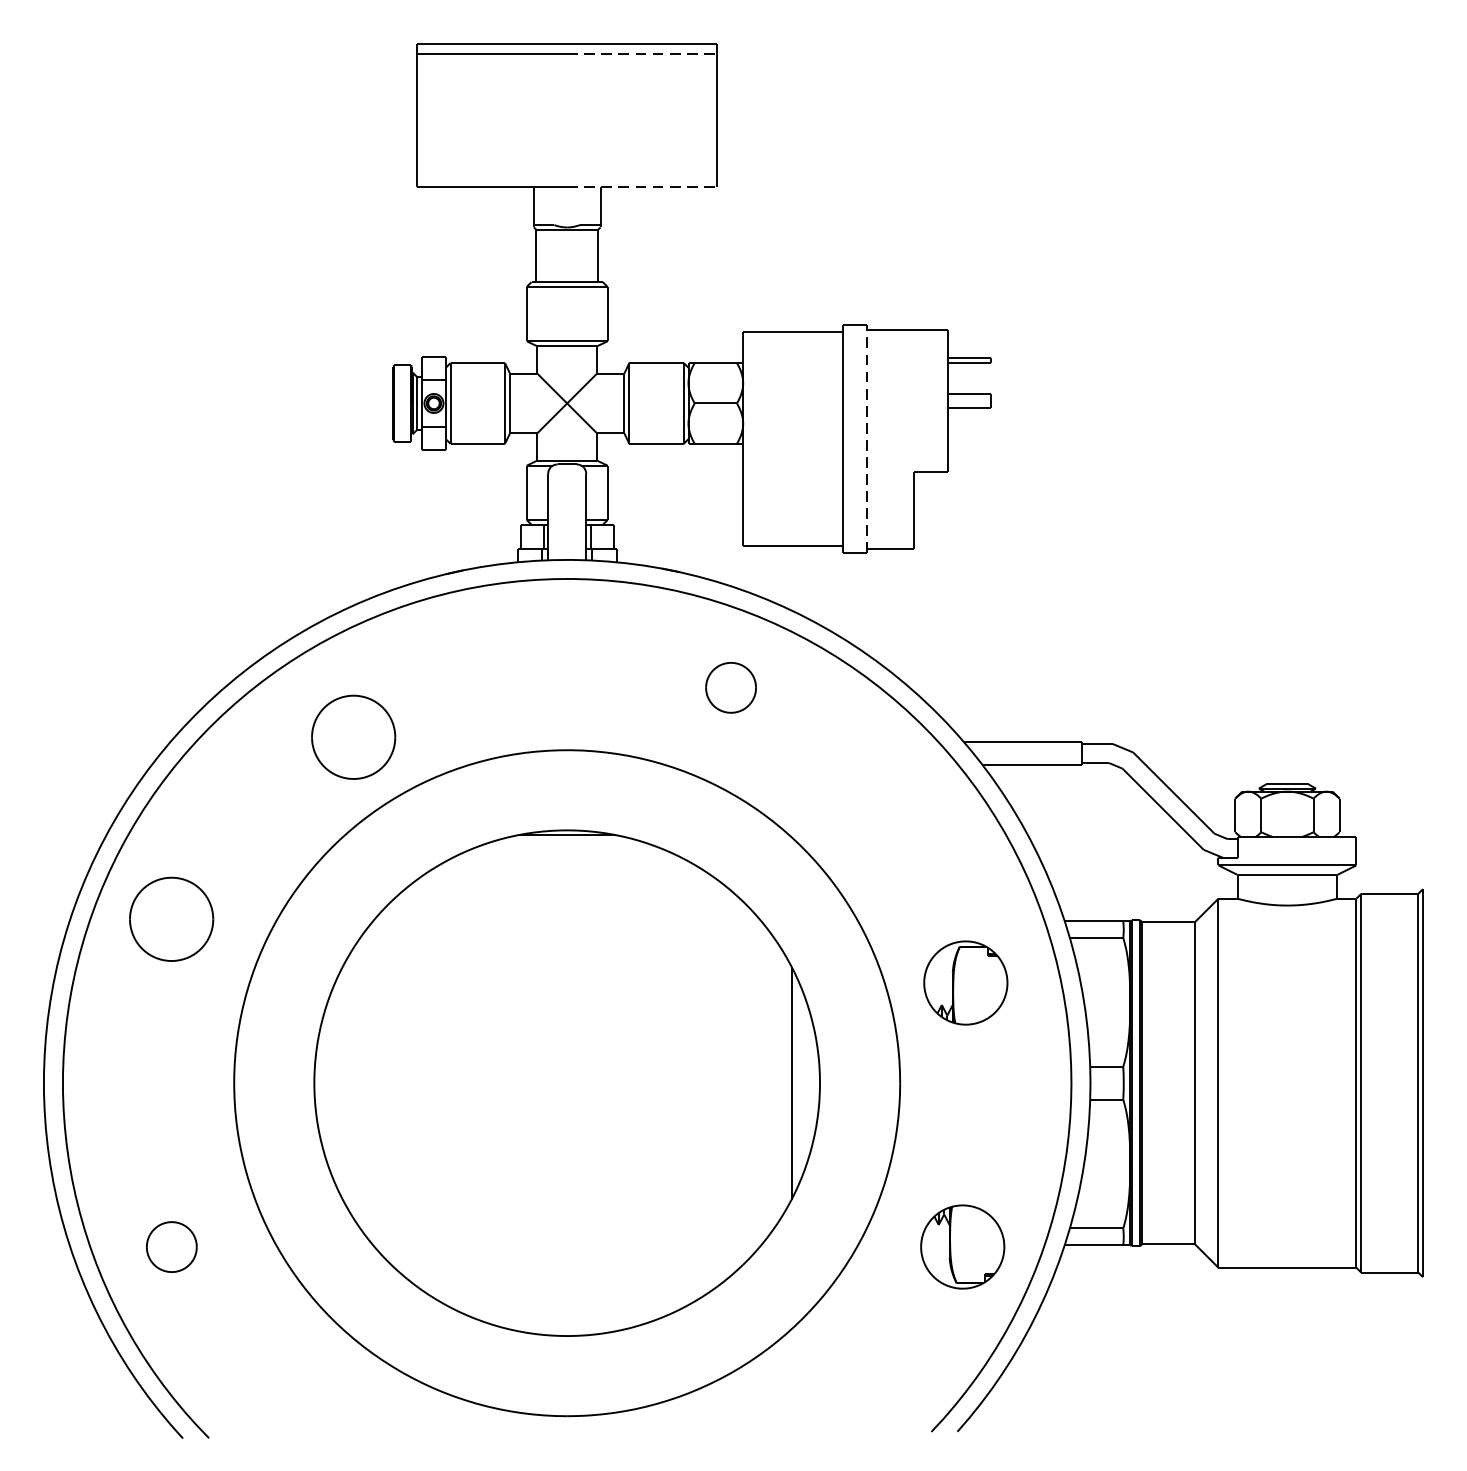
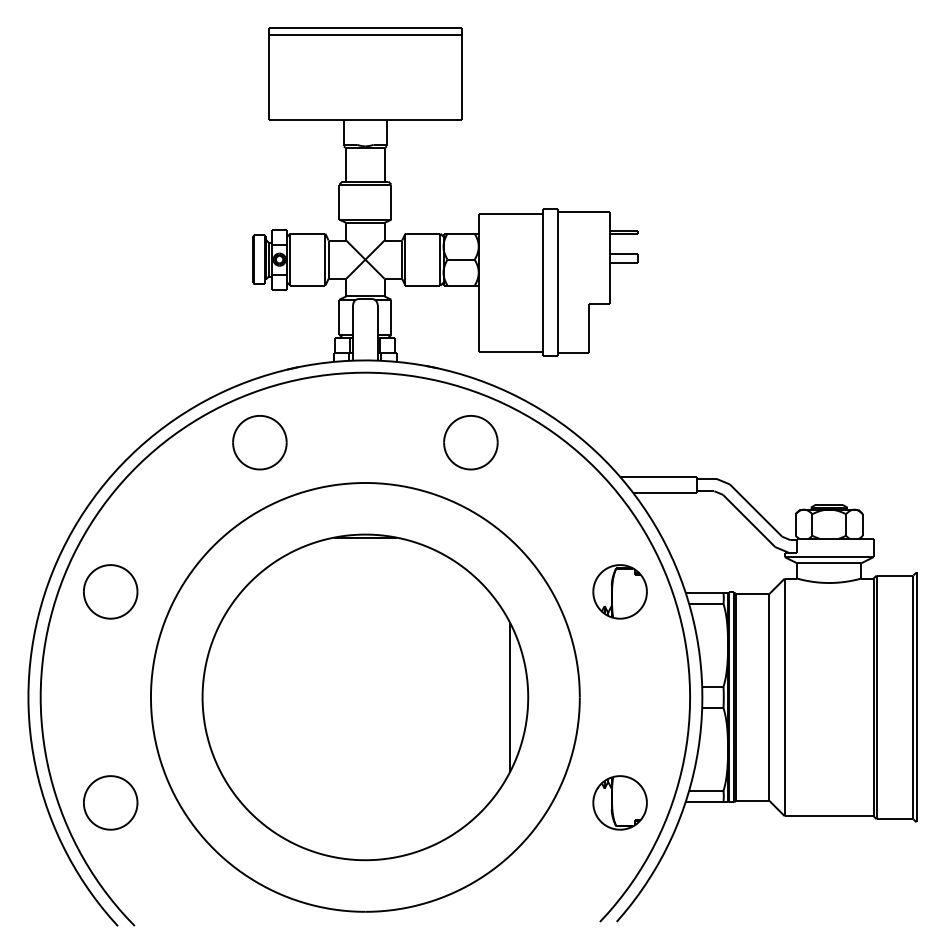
line: (643, 53) -> (414, 34), dashed -> solid
line: (643, 187) -> (414, 120), dashed -> solid
line: (867, 438) -> (558, 282), dashed -> solid
part: (730, 687) -> (470, 442), size x1.67
part: (353, 737) -> (259, 442), moved
part: (964, 982) -> (619, 591), moved
part: (171, 1246) -> (110, 802), size x1.67

